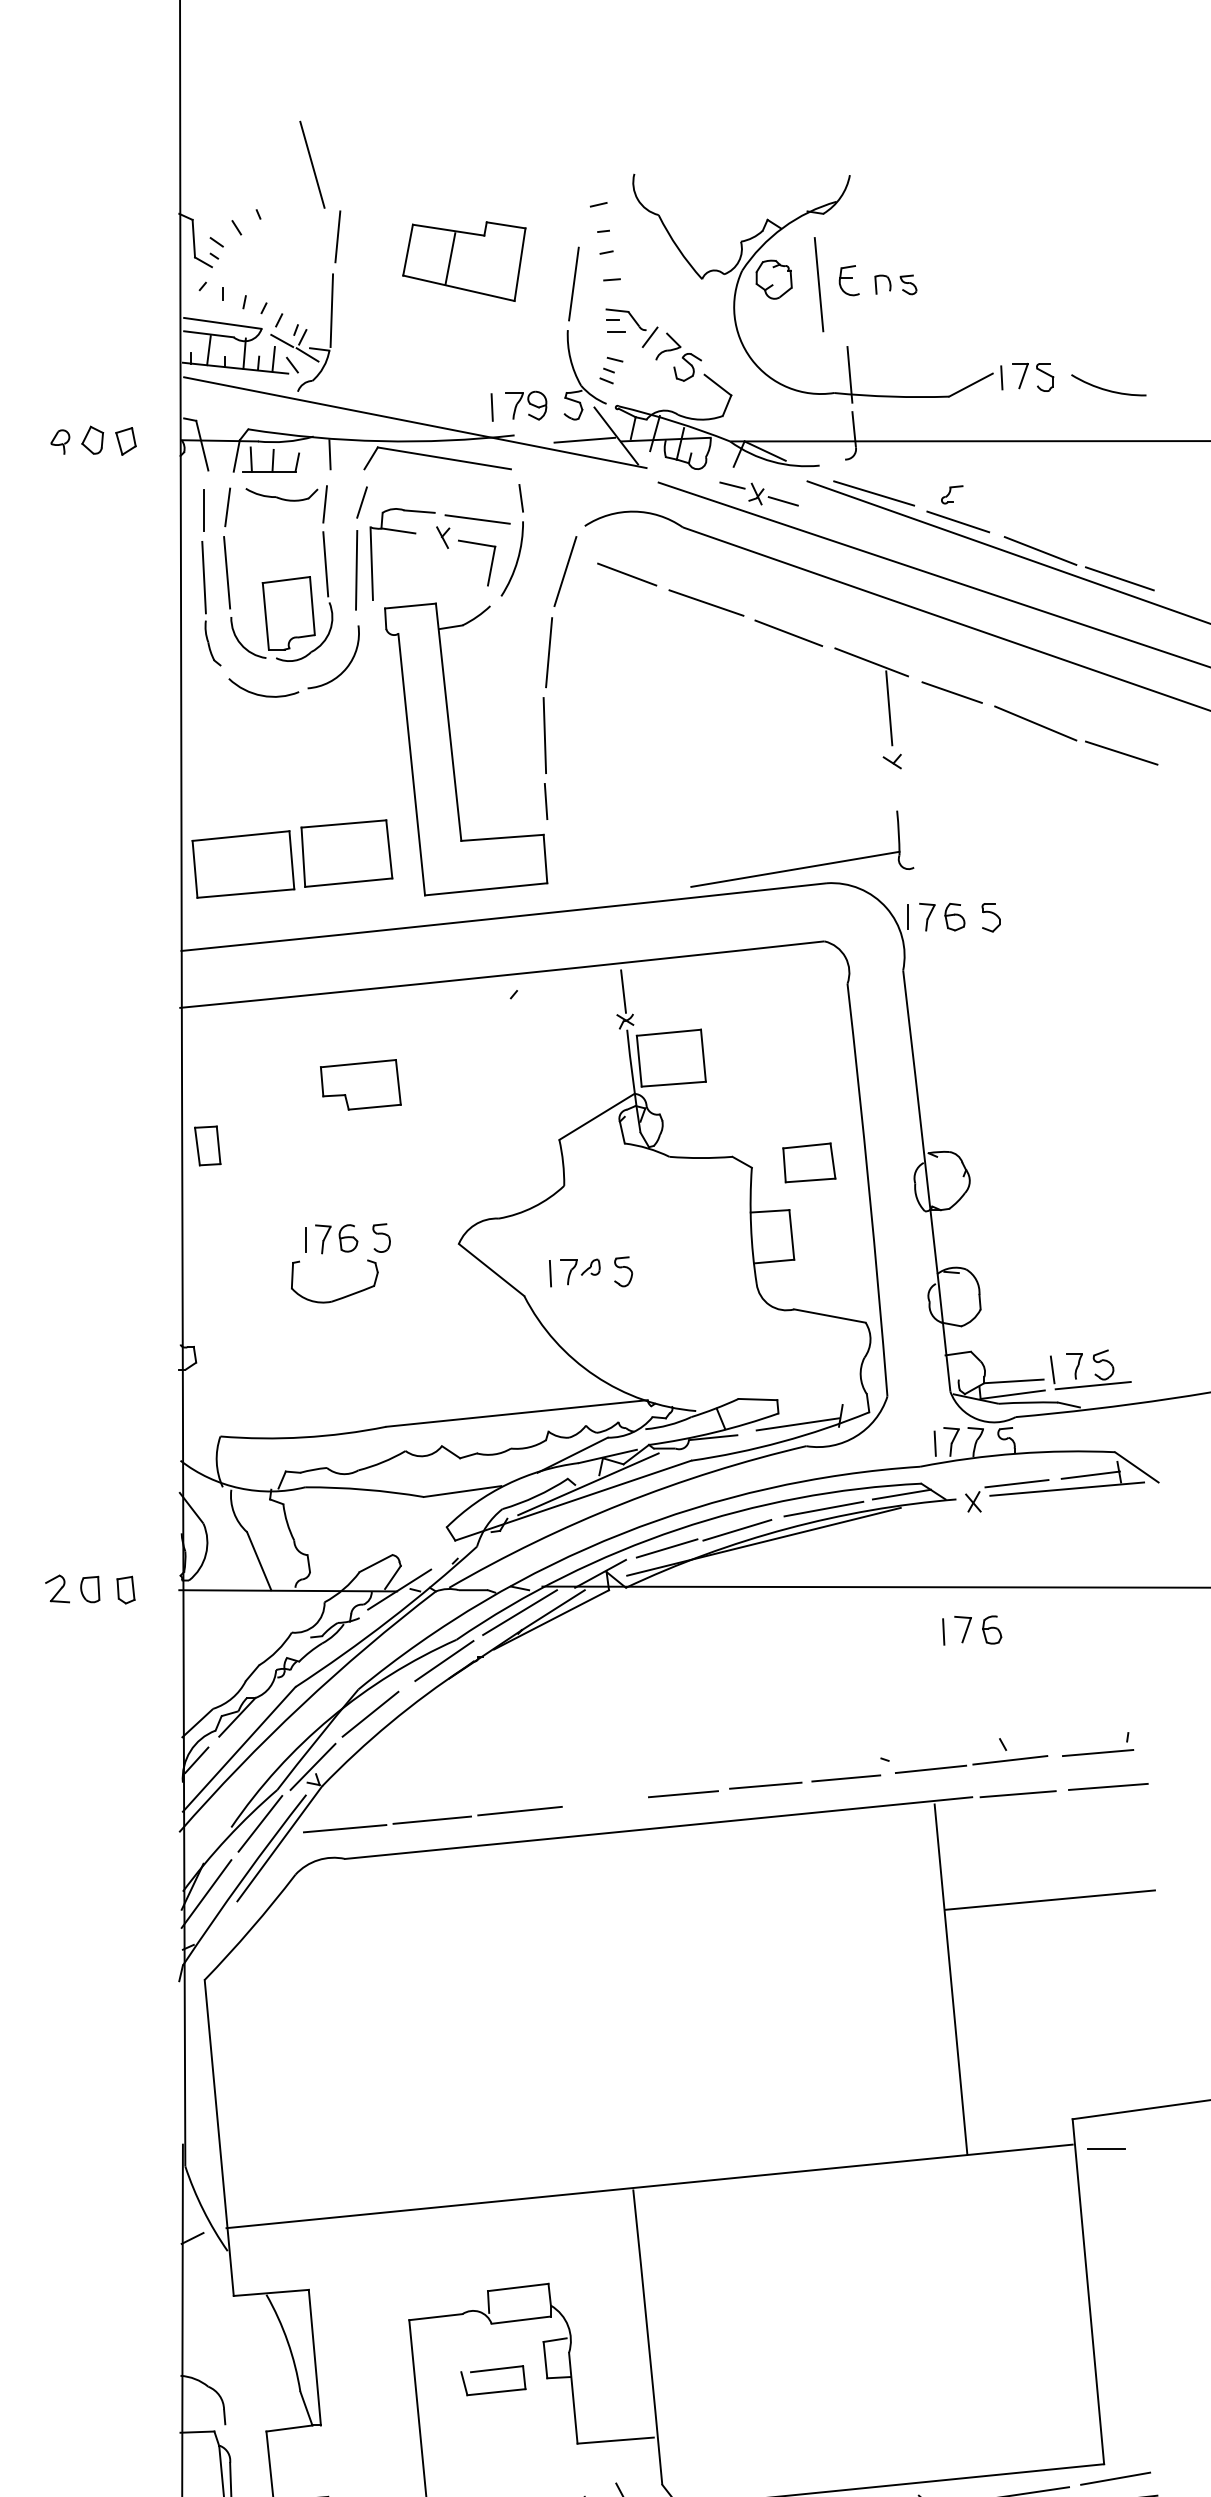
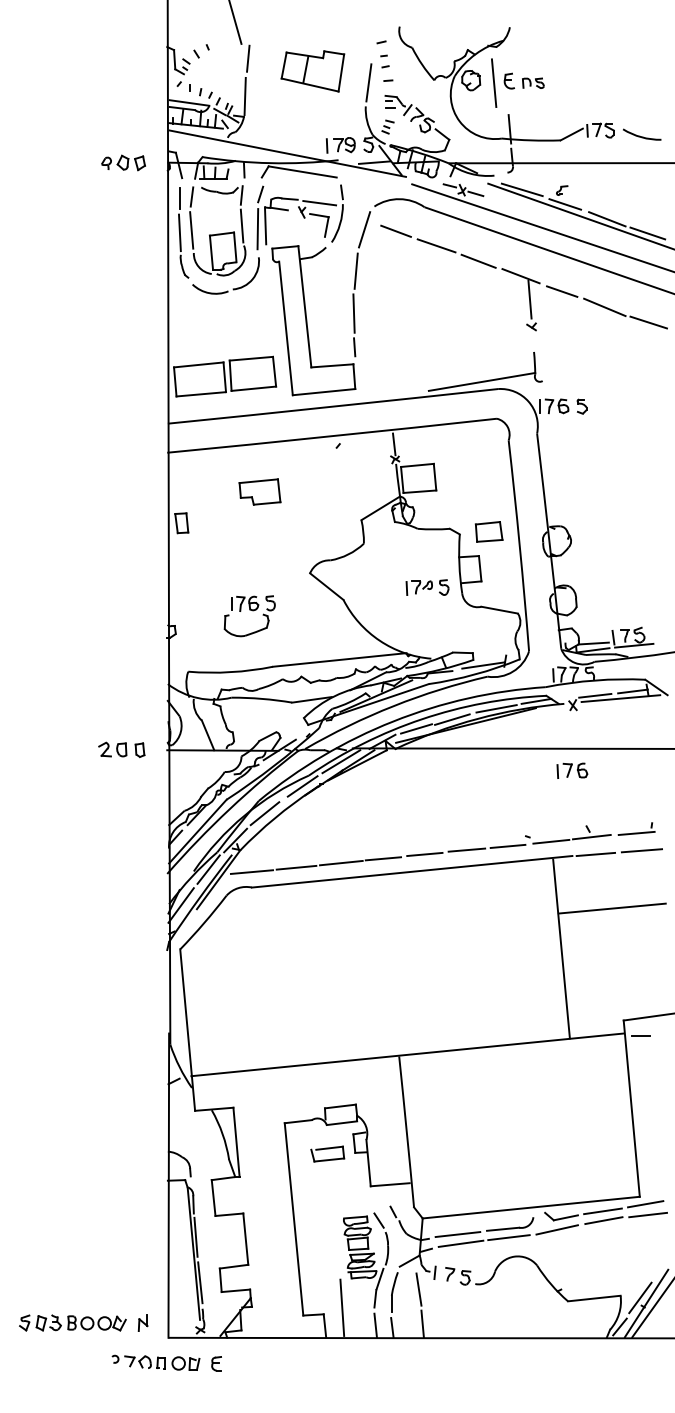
part: (340, 1263) -> (249, 616), moved
part: (590, 1271) -> (427, 587), moved
line: (602, 1802) -> (383, 858), added

